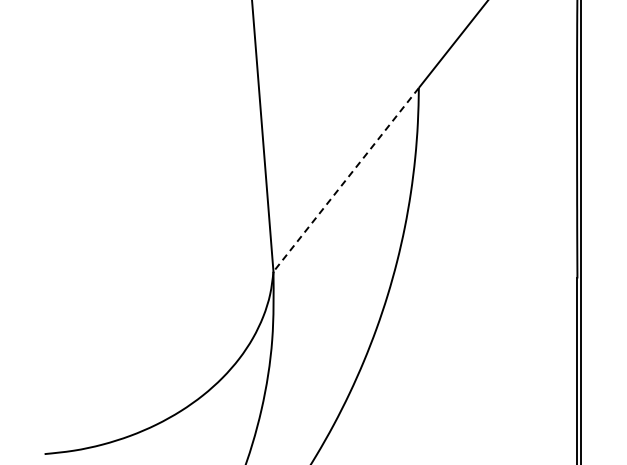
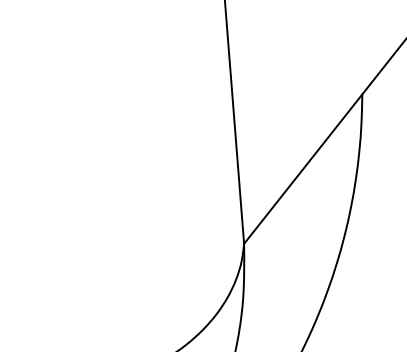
line: (345, 180) -> (302, 169), dashed -> solid

